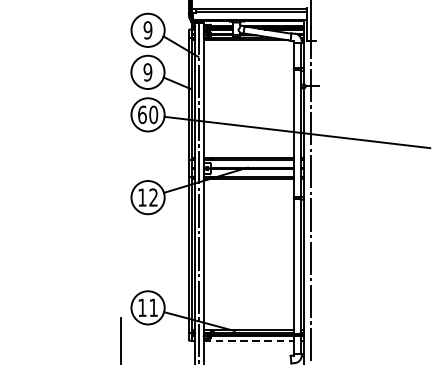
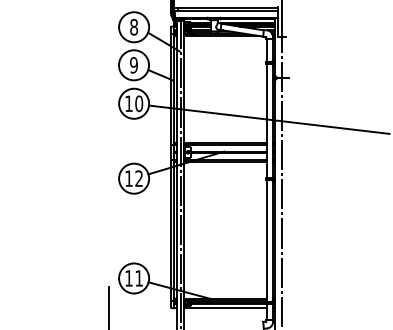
text: (148, 30) -> (134, 27), 9 -> 8
text: (142, 114) -> (129, 103), 60 -> 10
line: (249, 341) -> (225, 308), dashed -> solid

